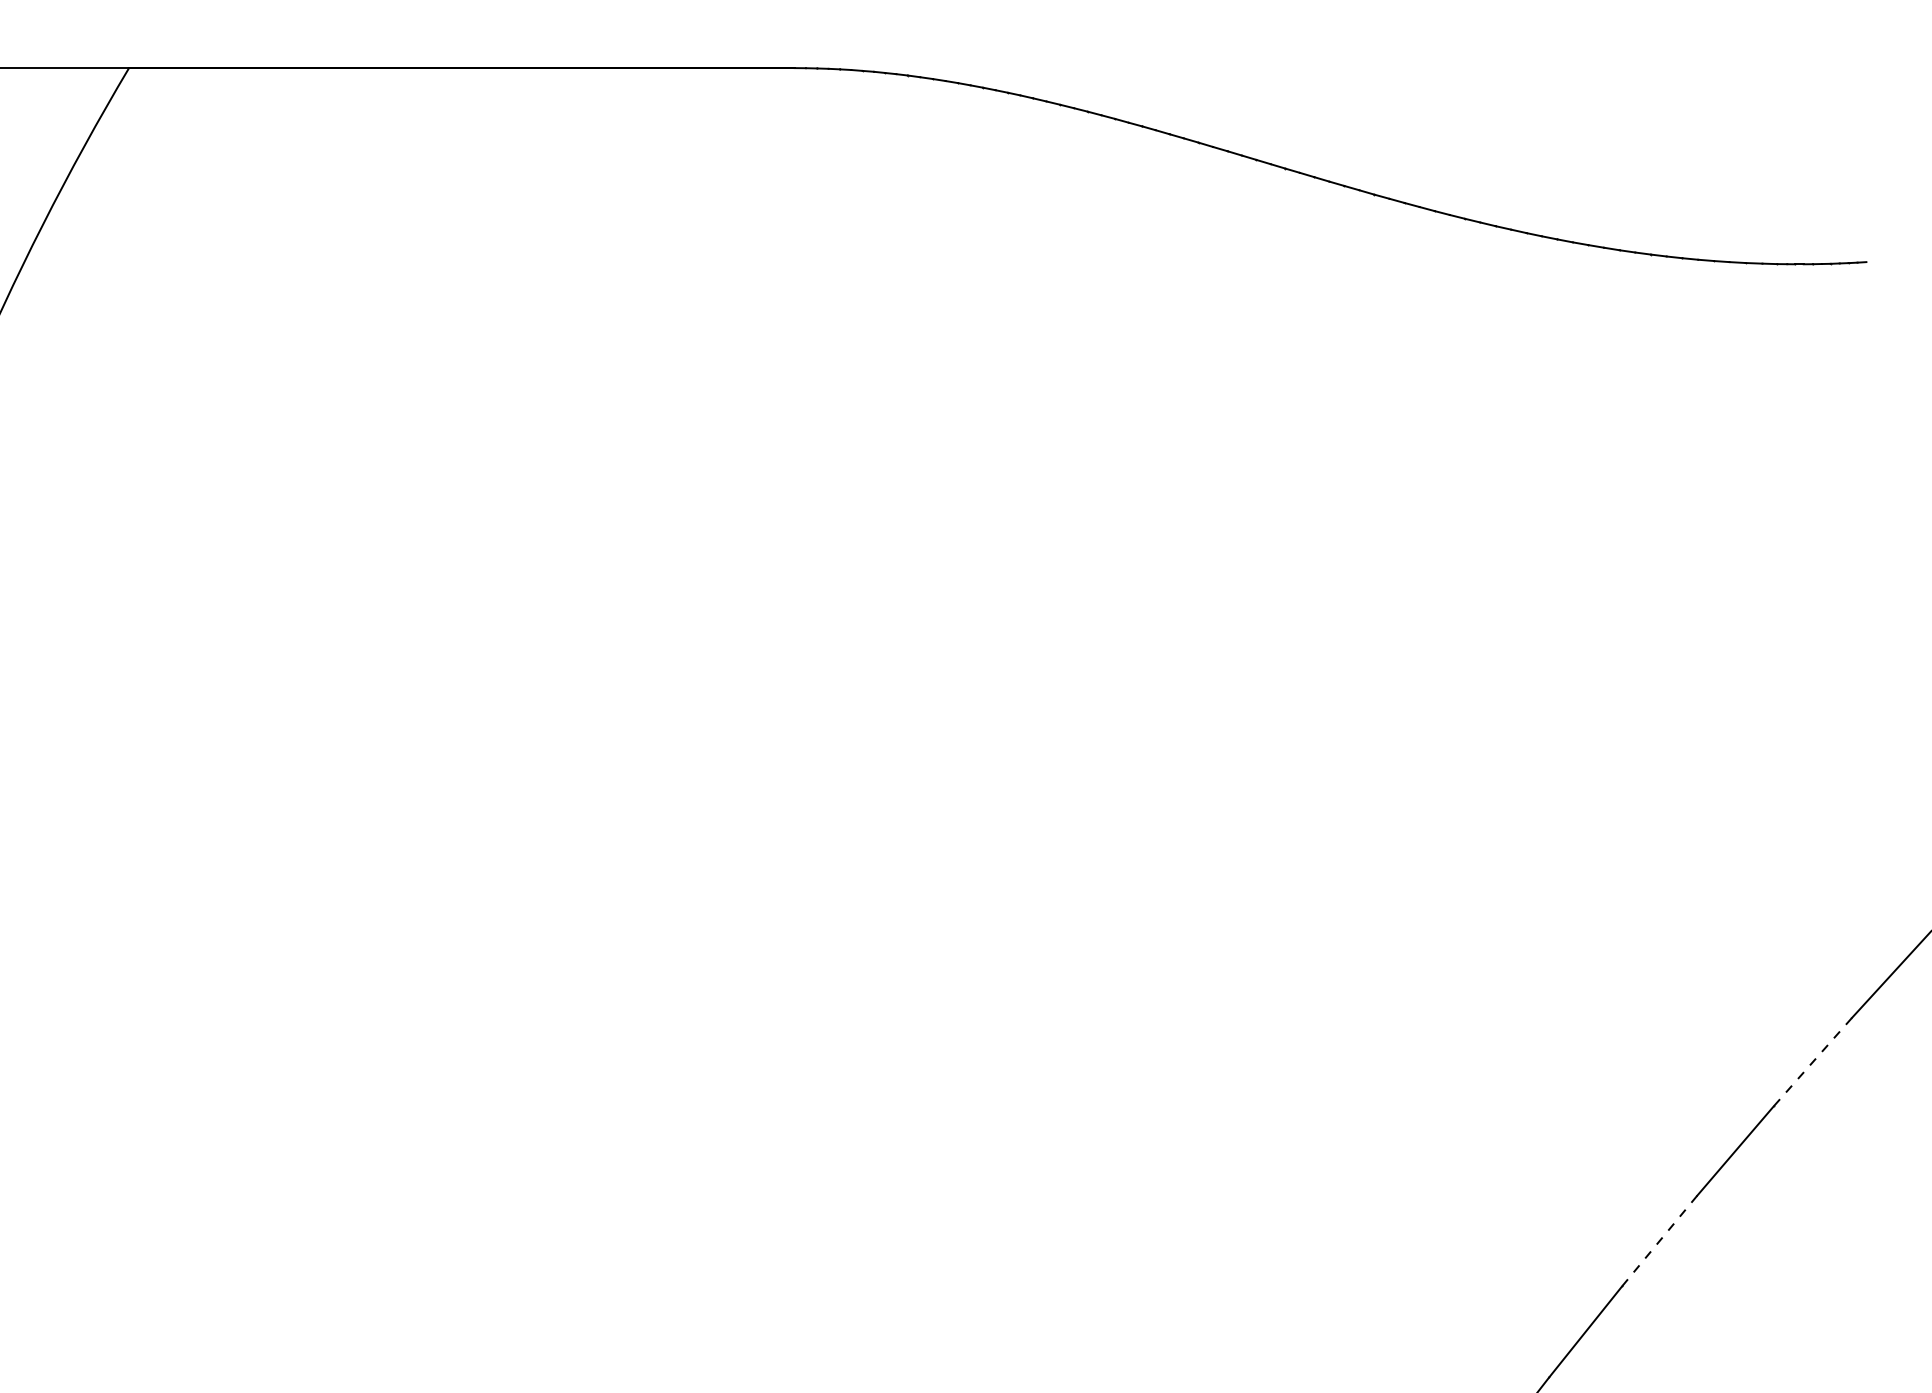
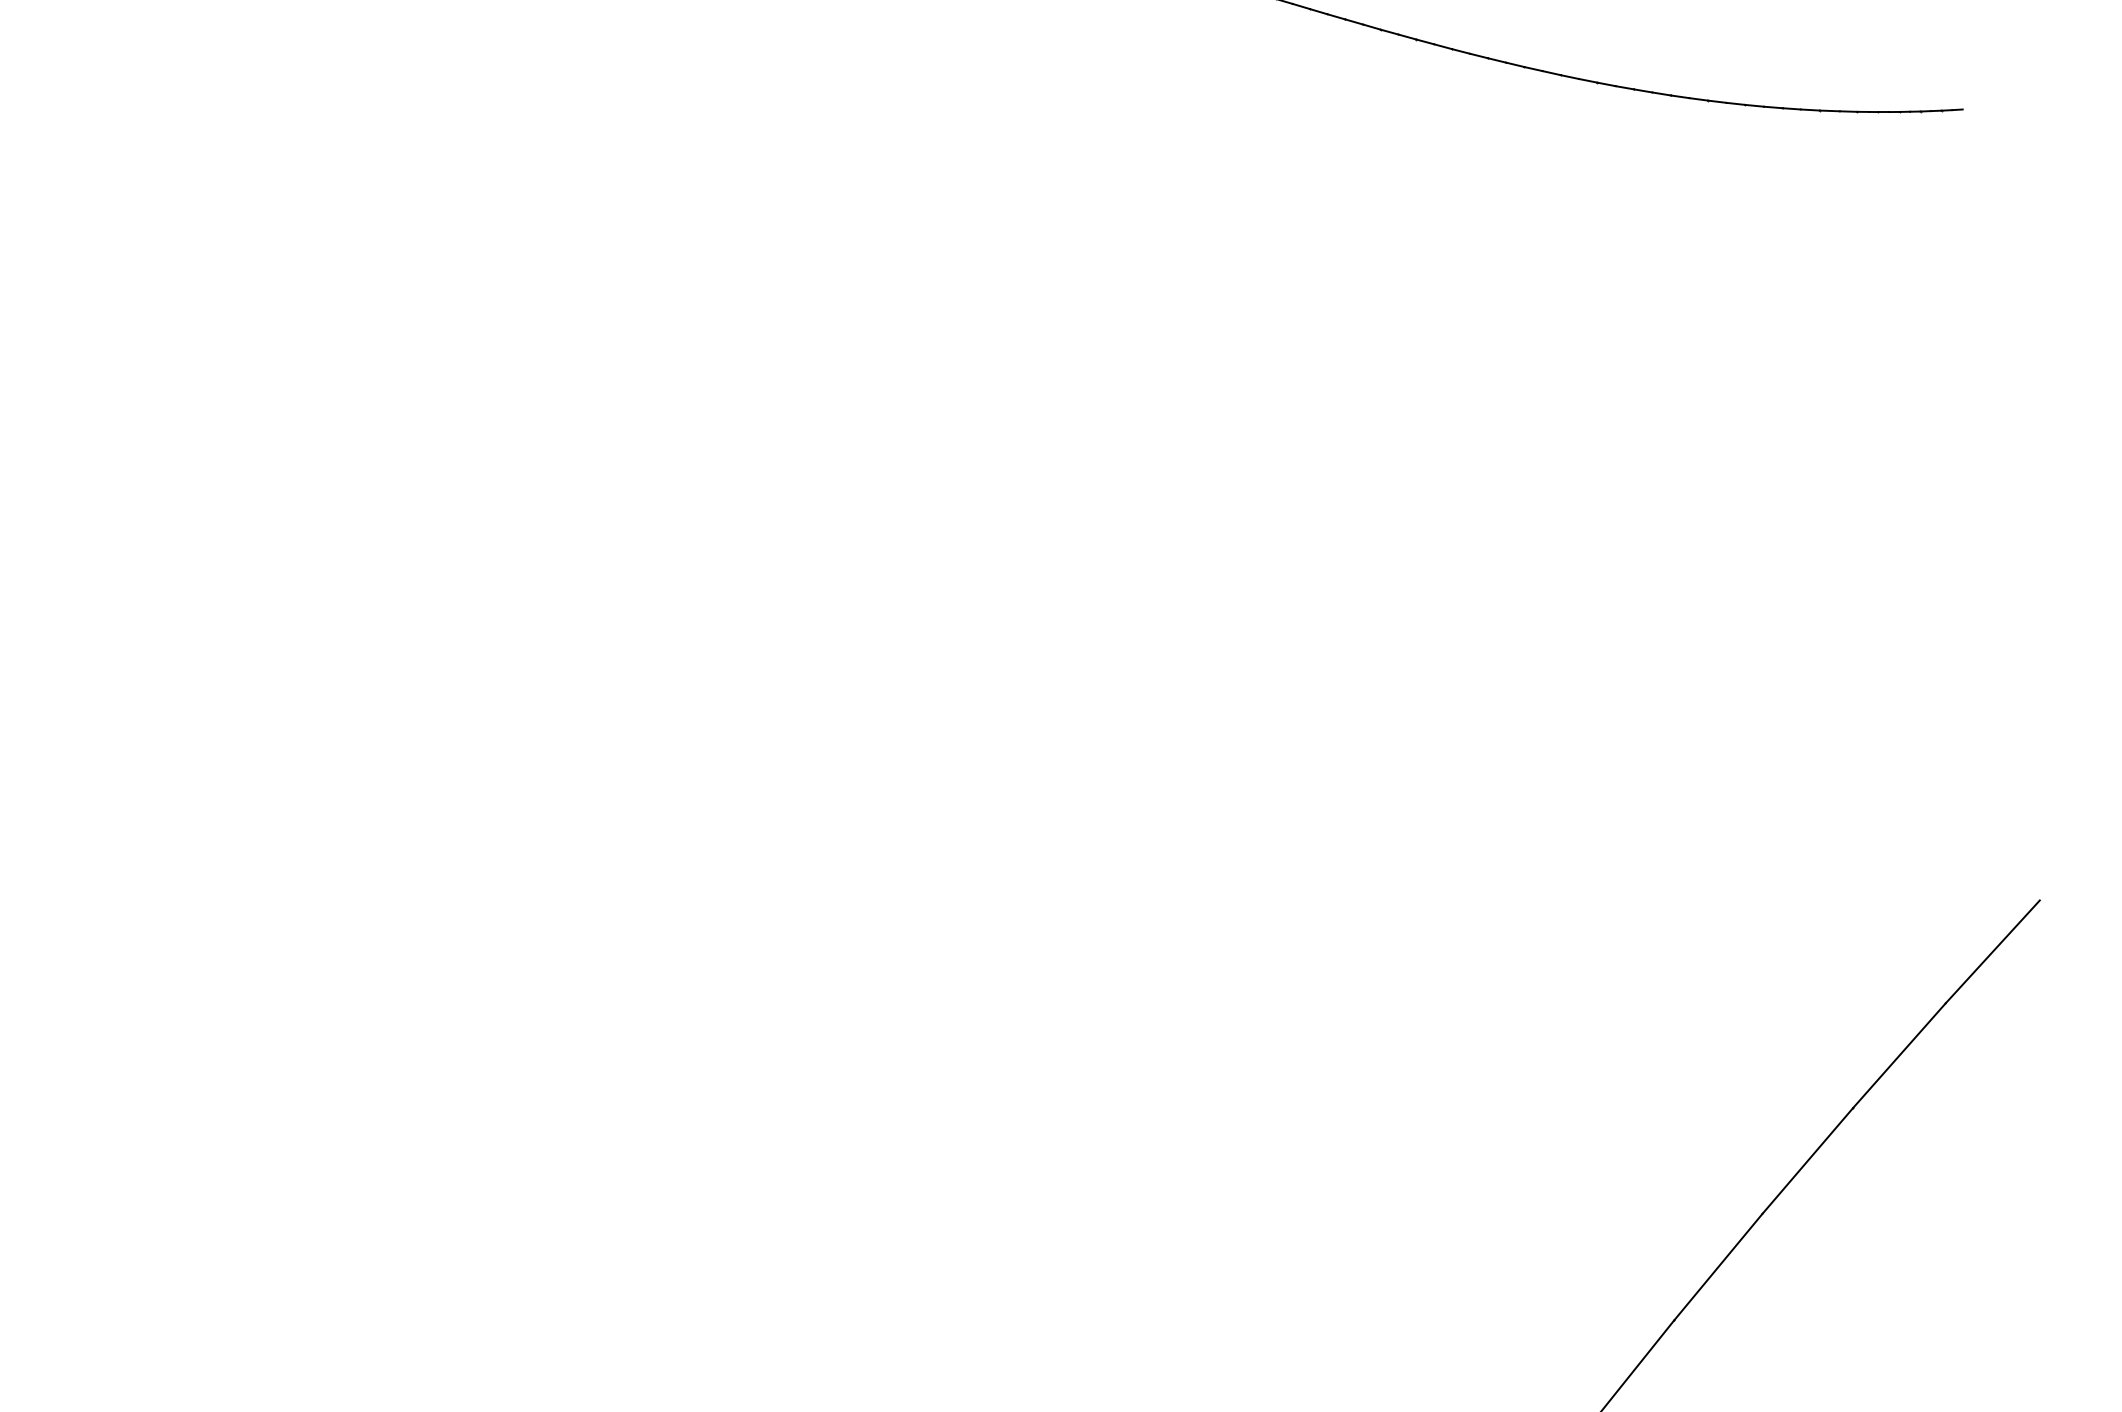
line: (1812, 1062) -> (1898, 1056), dashed -> solid
line: (1659, 1240) -> (1718, 1266), dashed -> solid

